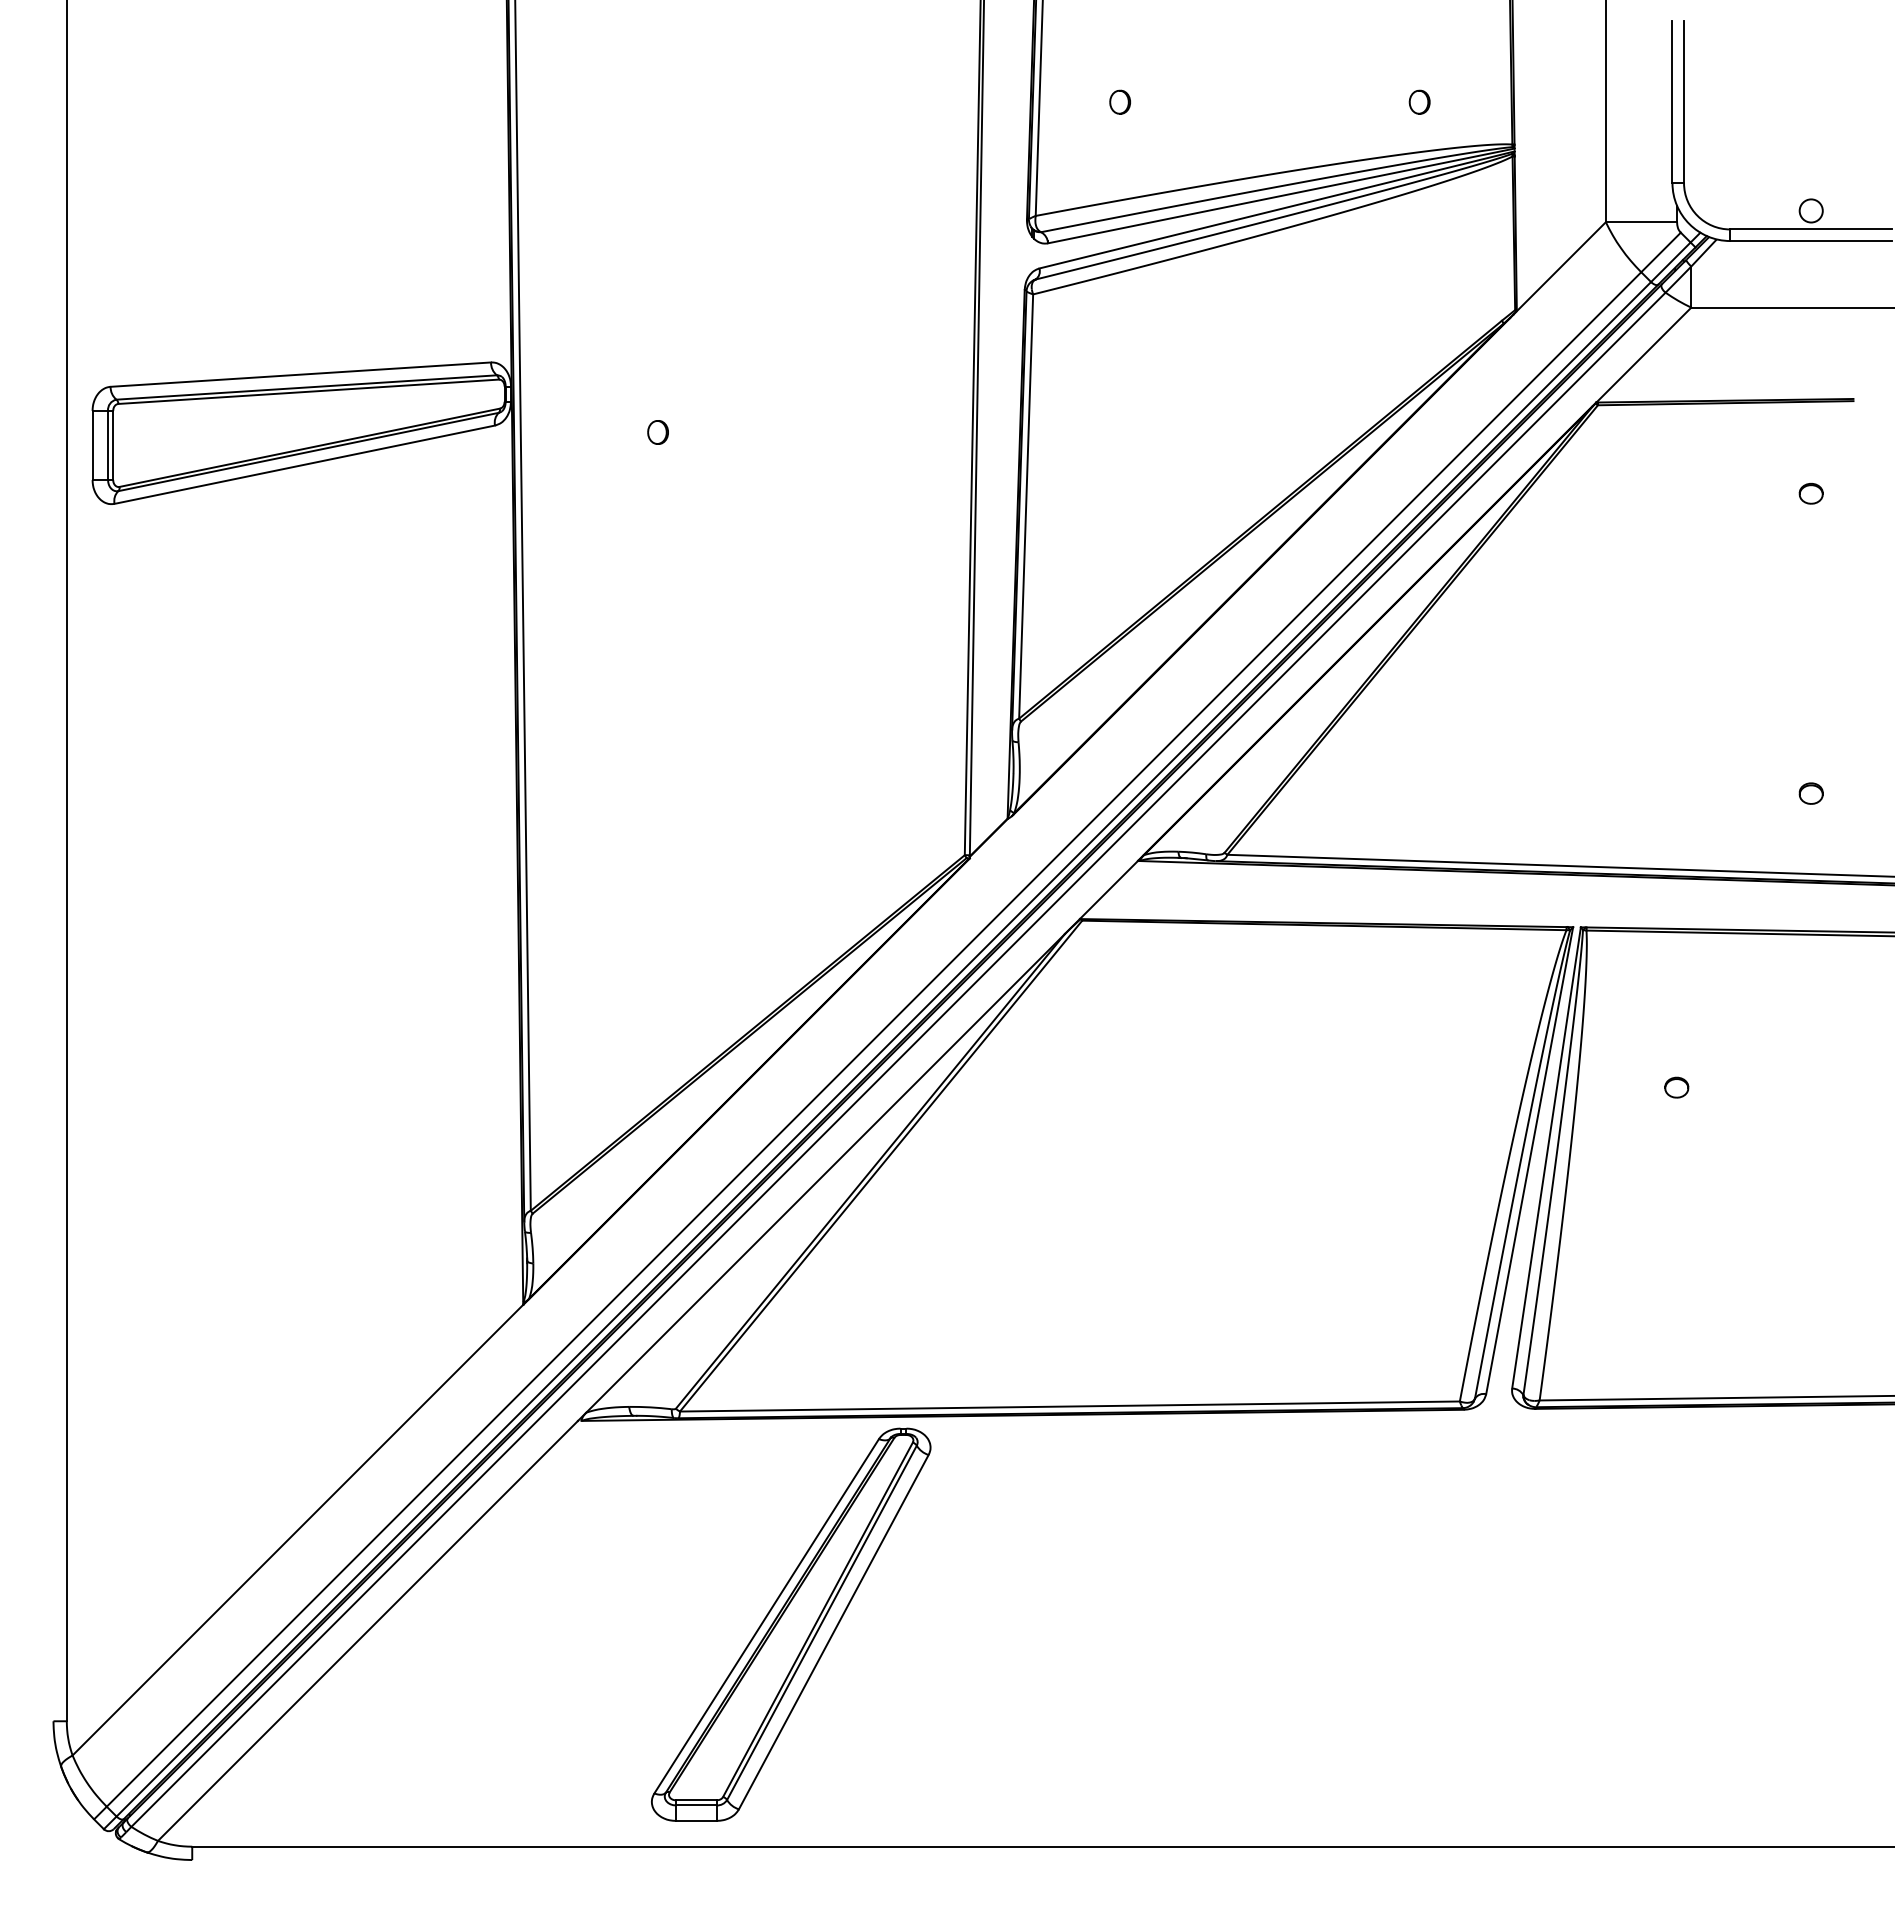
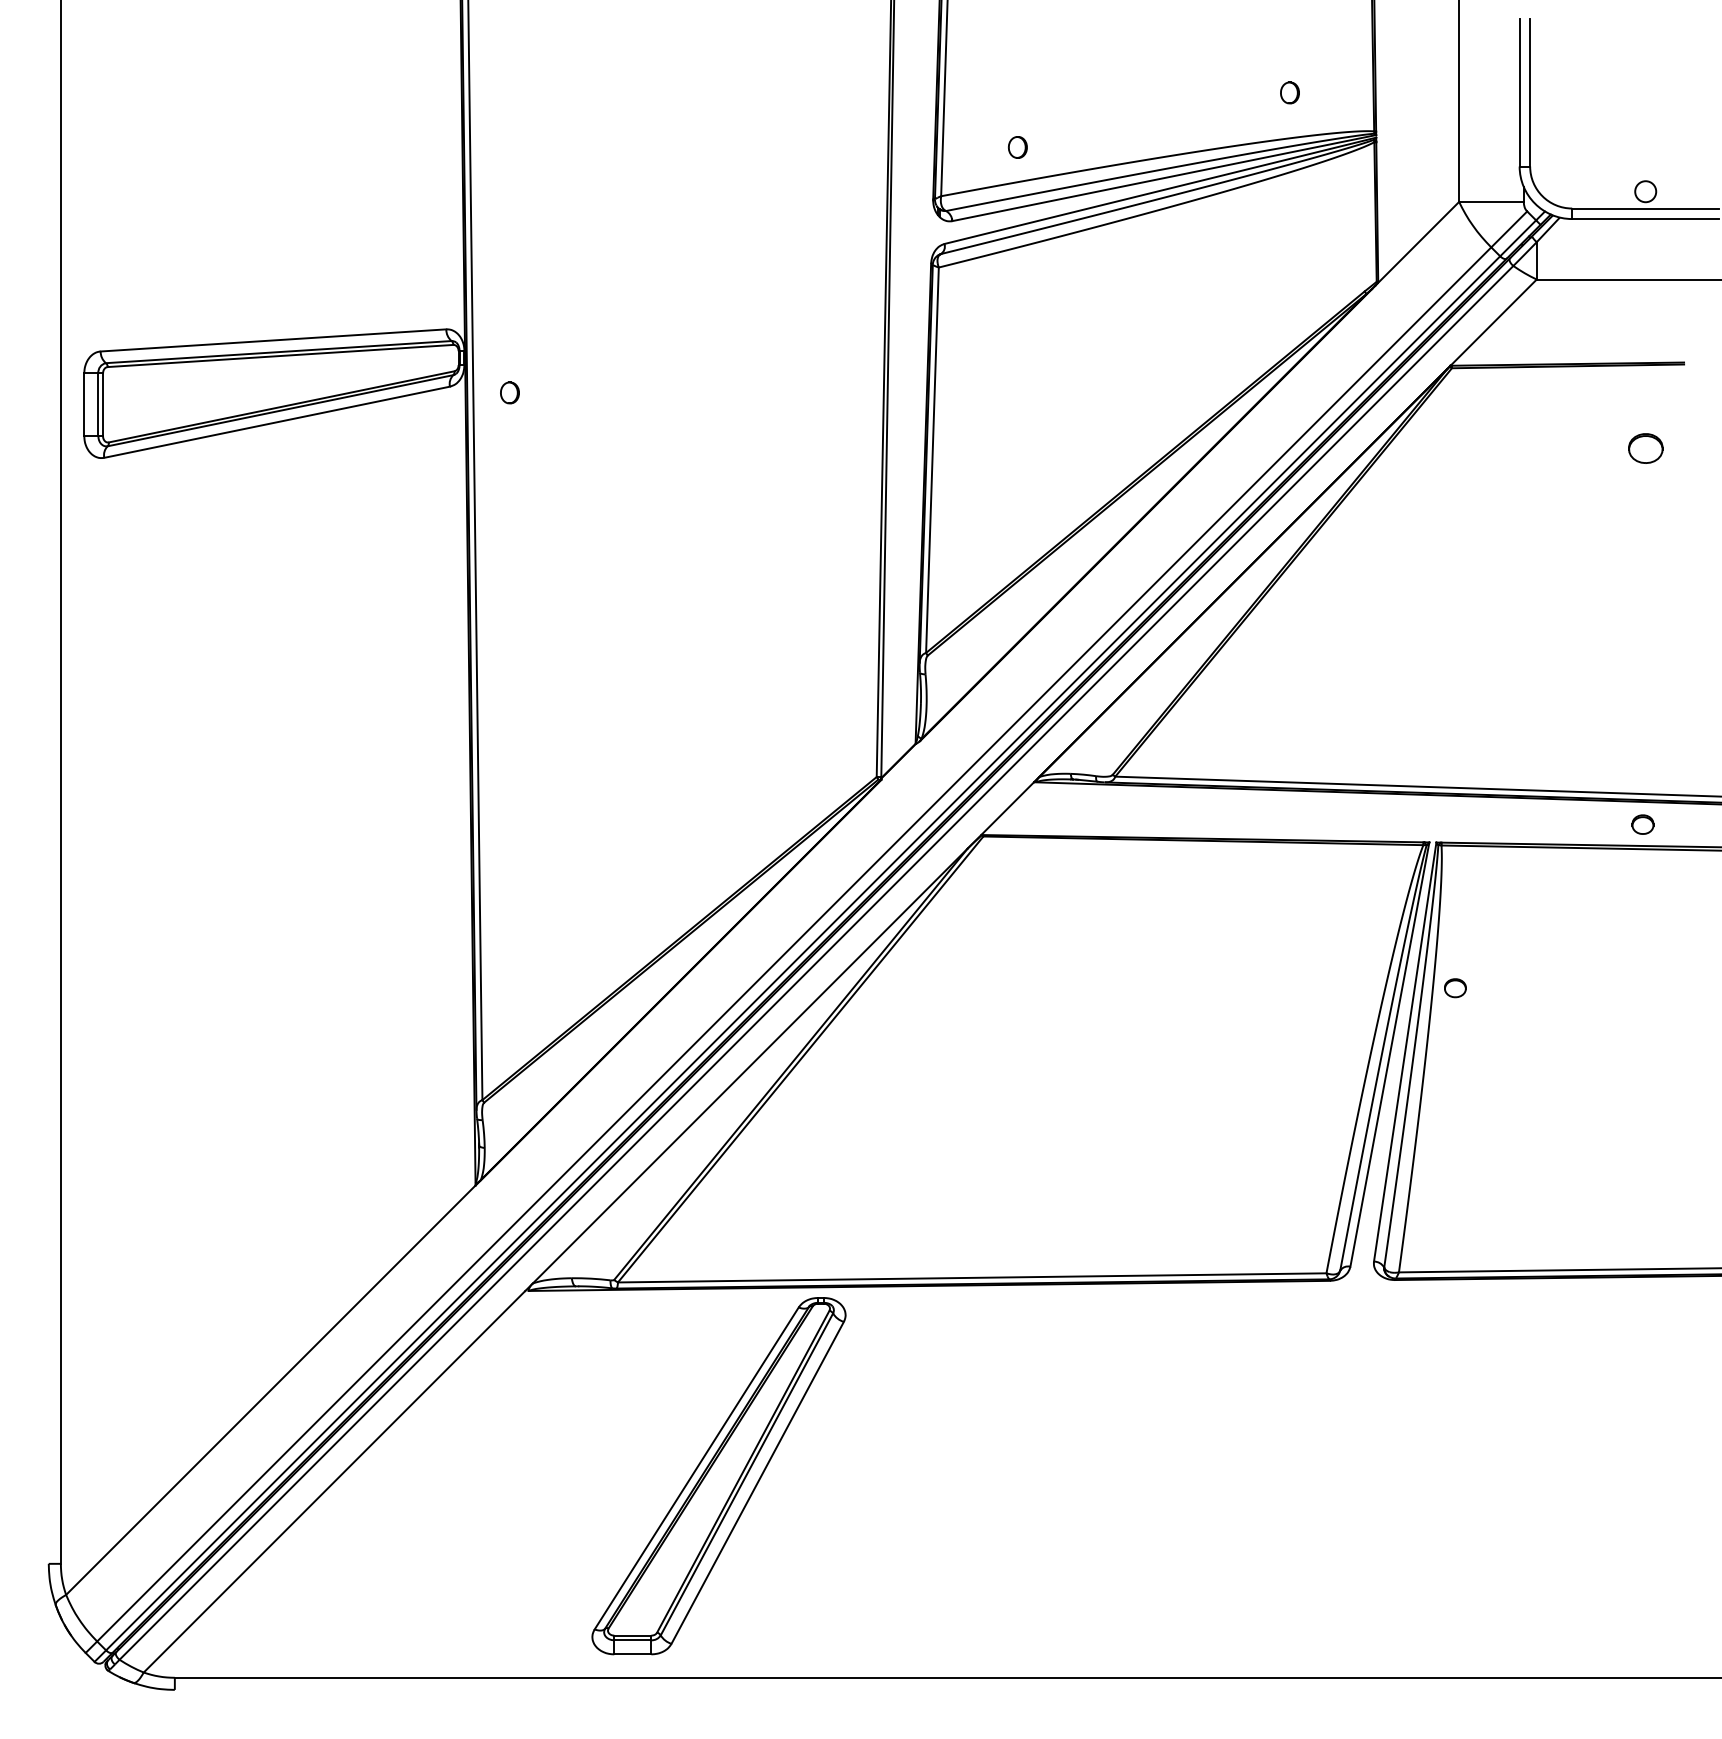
part: (1119, 101) -> (1017, 146), moved
part: (657, 432) -> (509, 392), moved
part: (1810, 493) -> (1645, 448), size x1.6
part: (1810, 793) -> (1642, 824), moved
part: (1676, 1087) -> (1455, 988), moved

